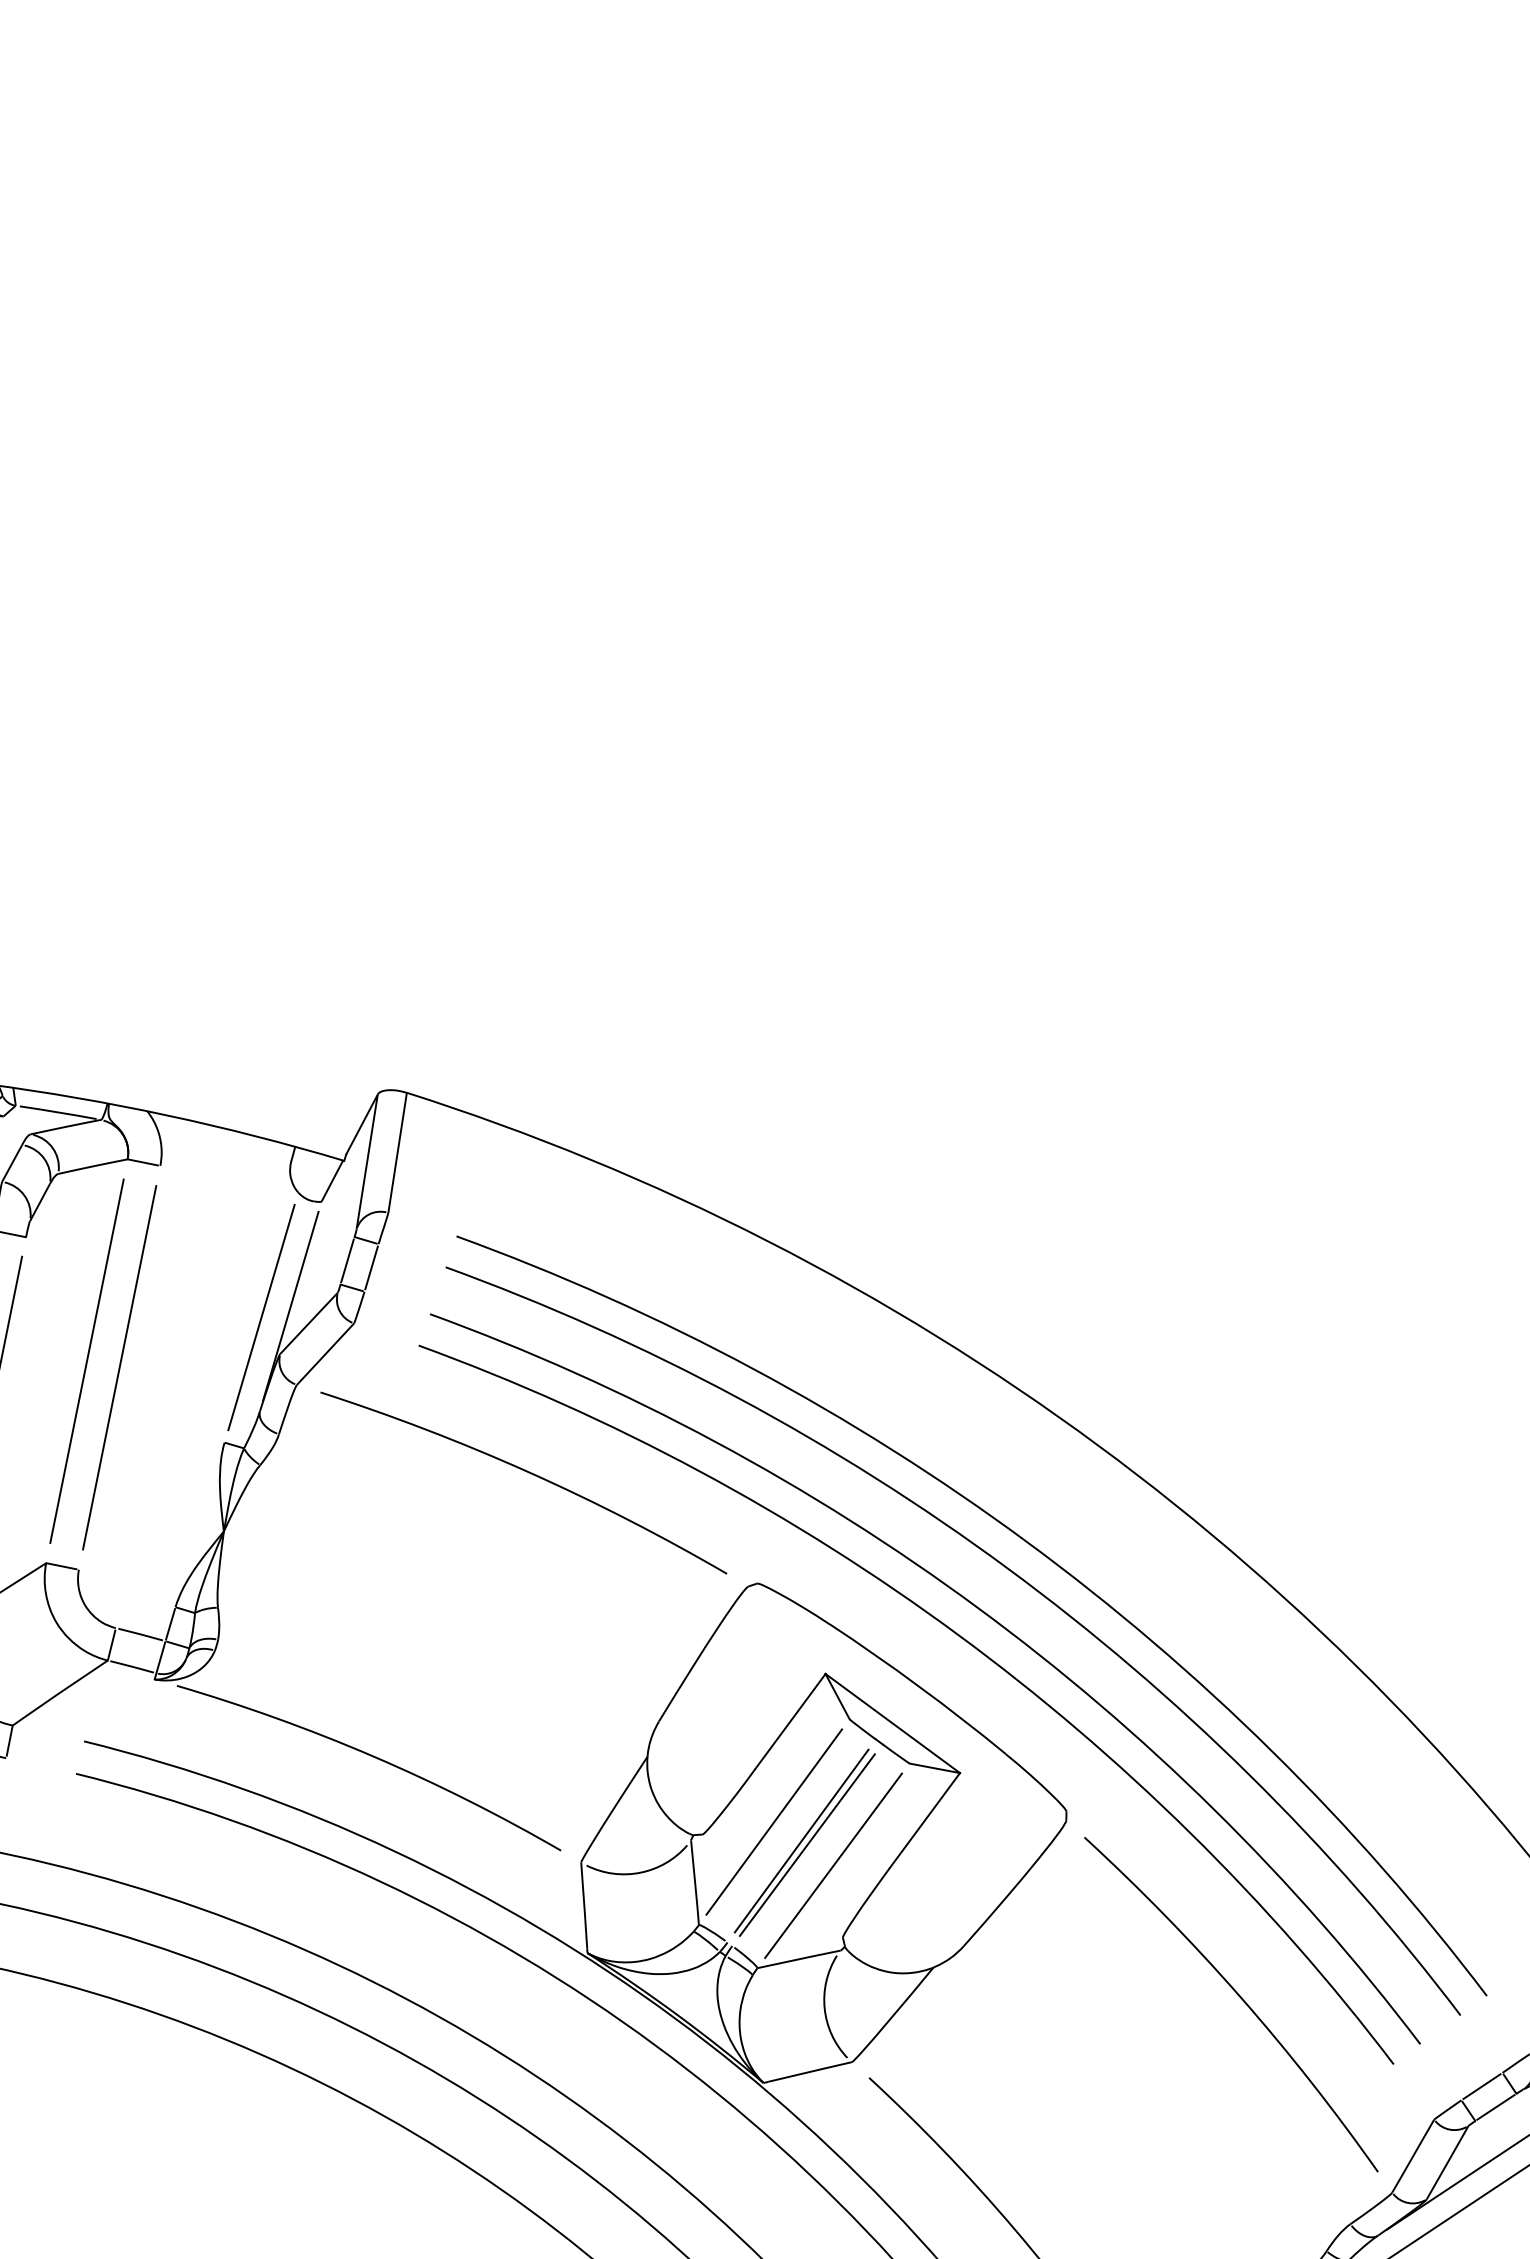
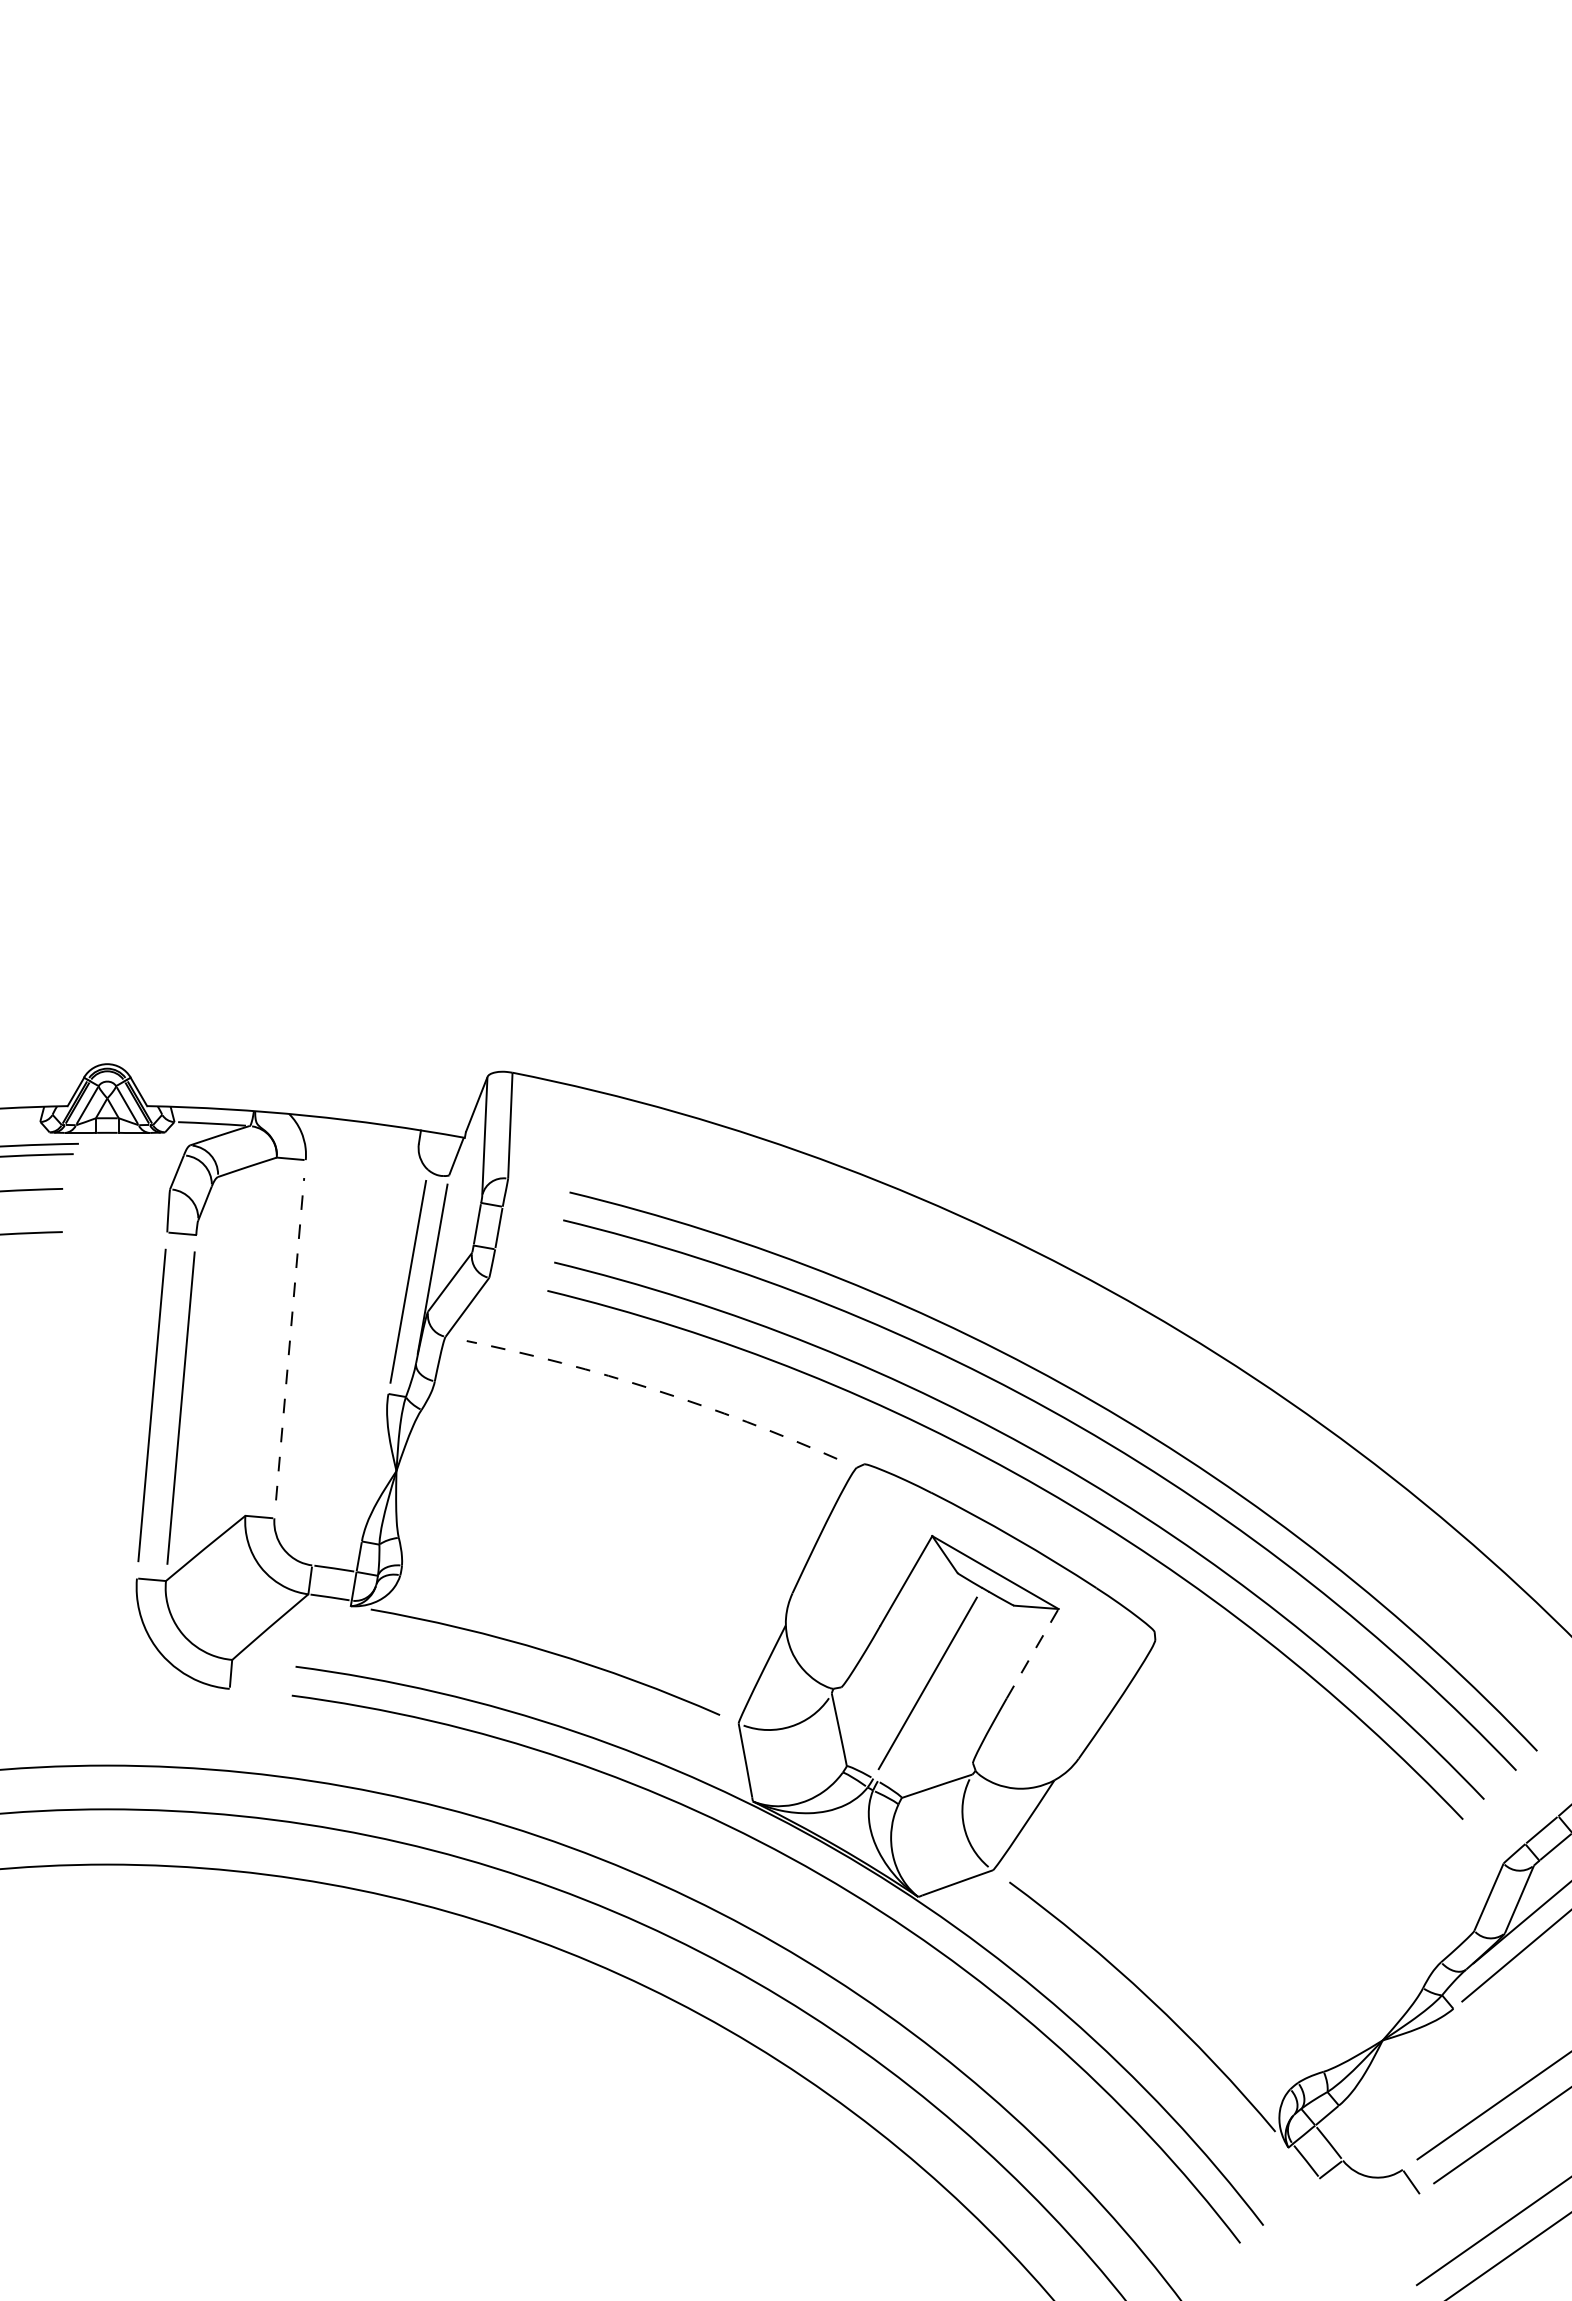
line: (87, 1361) -> (261, 1336), removed
line: (120, 1368) -> (290, 1339), solid -> dashed
arc: (529, 1471) -> (655, 1389), solid -> dashed
line: (924, 1820) -> (1032, 1653), solid -> dashed
line: (773, 1821) -> (901, 1669), removed
line: (806, 1845) -> (932, 1686), removed
line: (833, 1865) -> (957, 1701), removed
arc: (1239, 1997) -> (1322, 1776), removed

